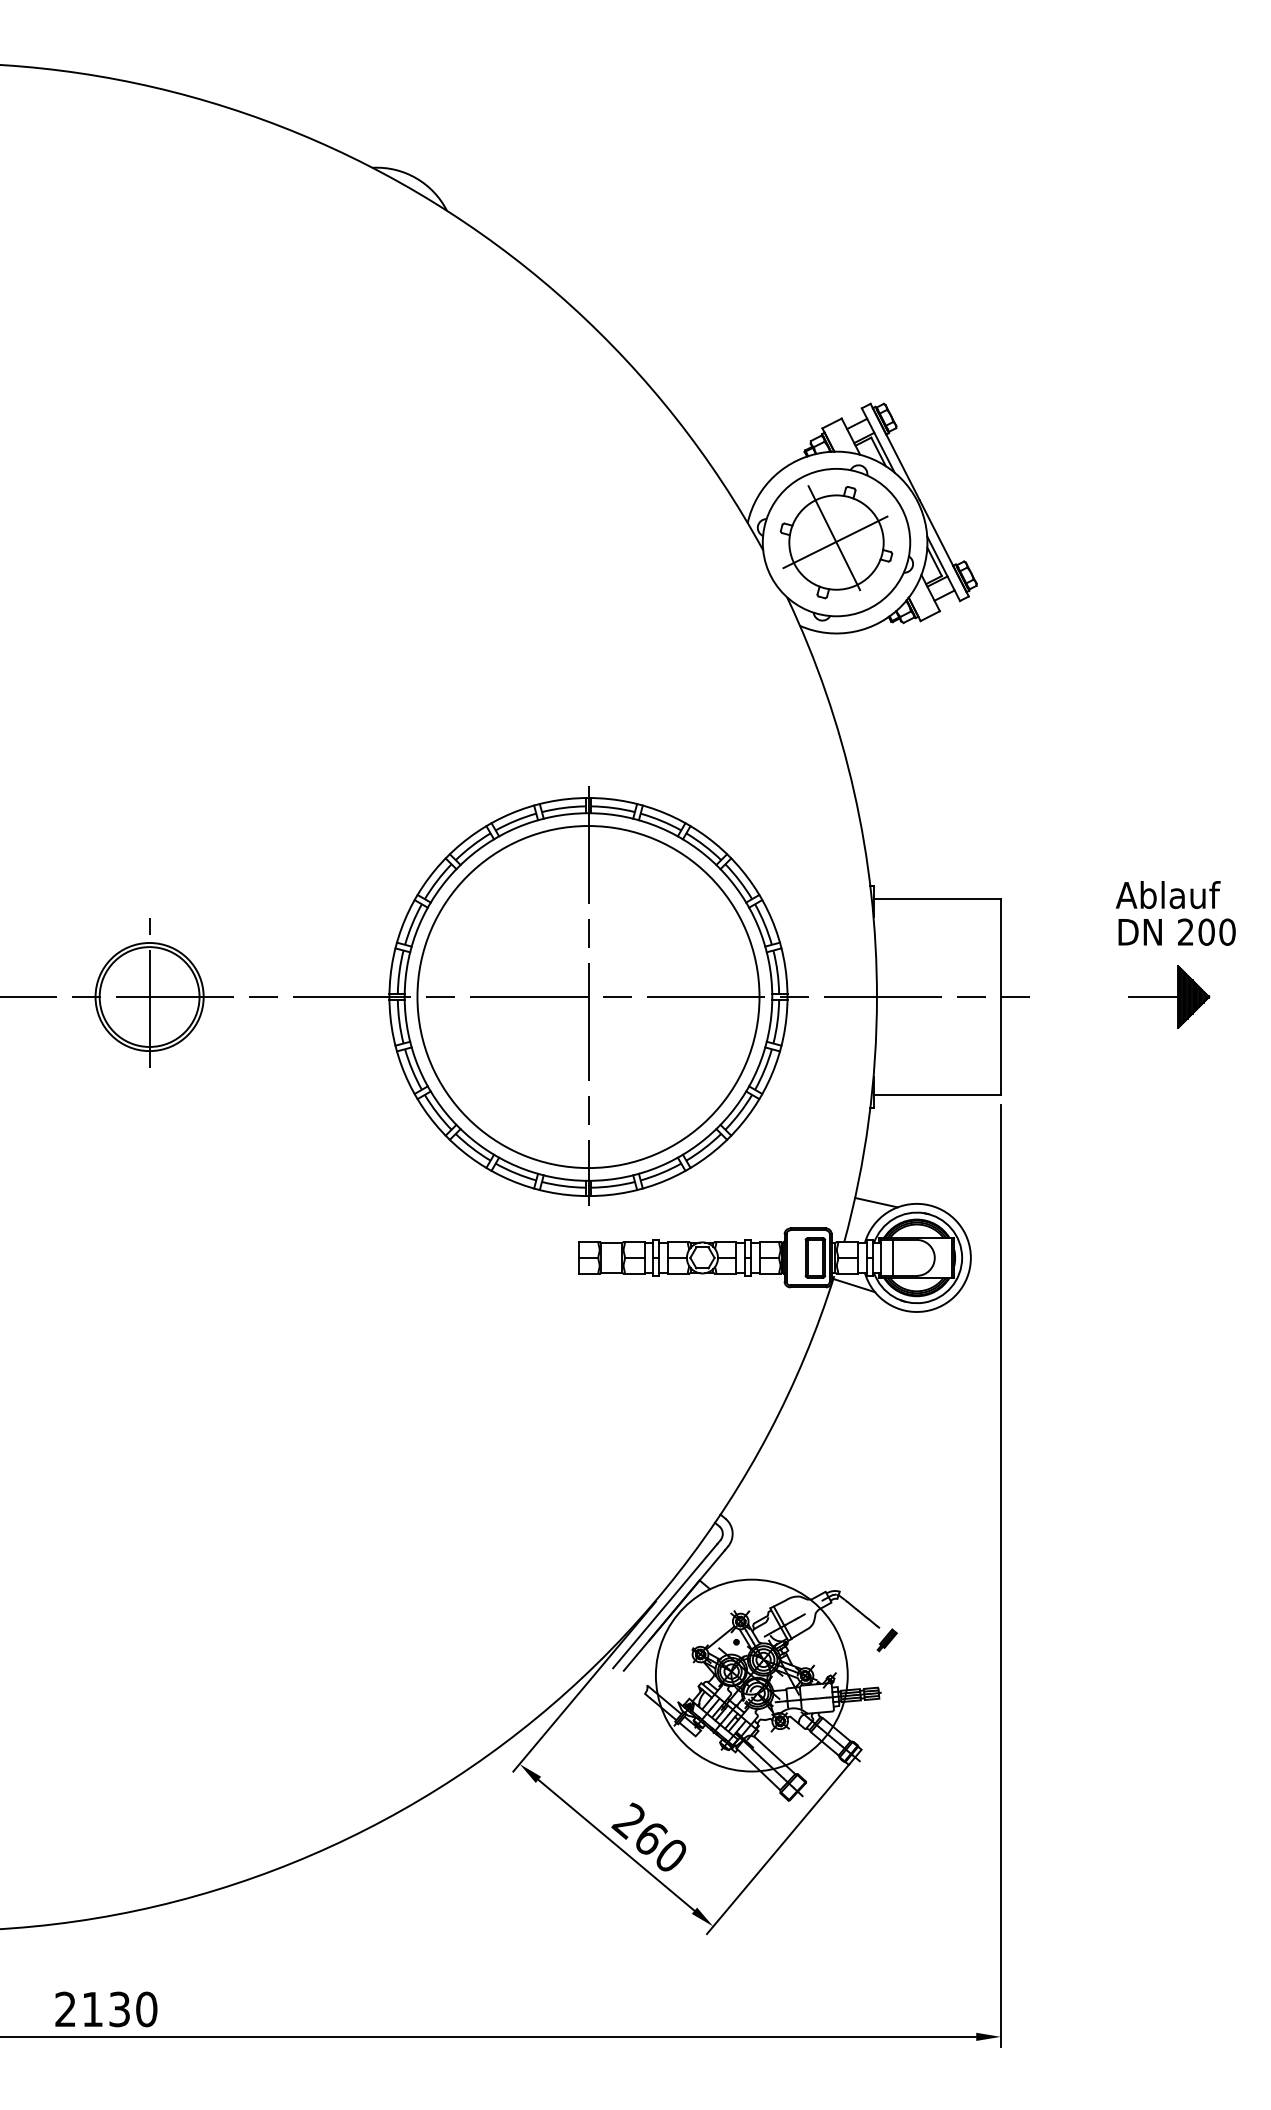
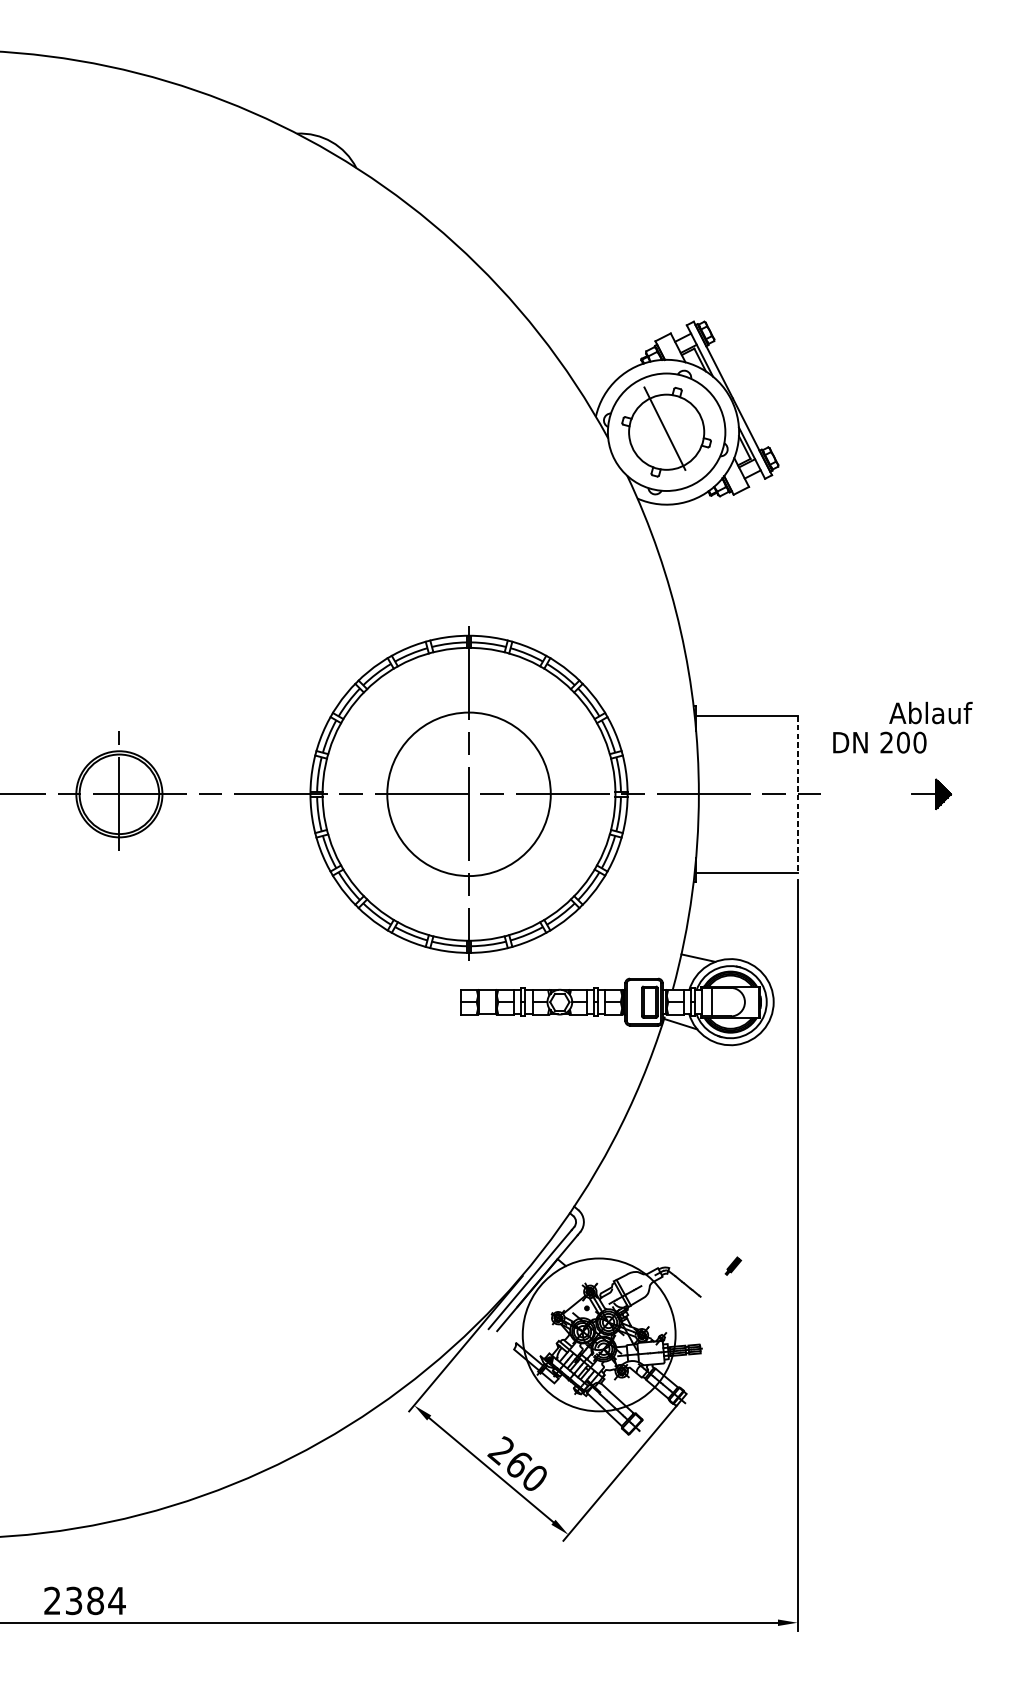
line: (835, 541) -> (665, 431), removed
text: (1176, 931) -> (879, 742), moved
part: (1169, 996) -> (931, 793), size x0.6
circle: (588, 997) -> (469, 794), size x0.6
line: (1000, 997) -> (797, 794), solid -> dashed
curve: (886, 1640) -> (732, 1266), moved
text: (119, 2009) -> (95, 1600), 2130 -> 2384

